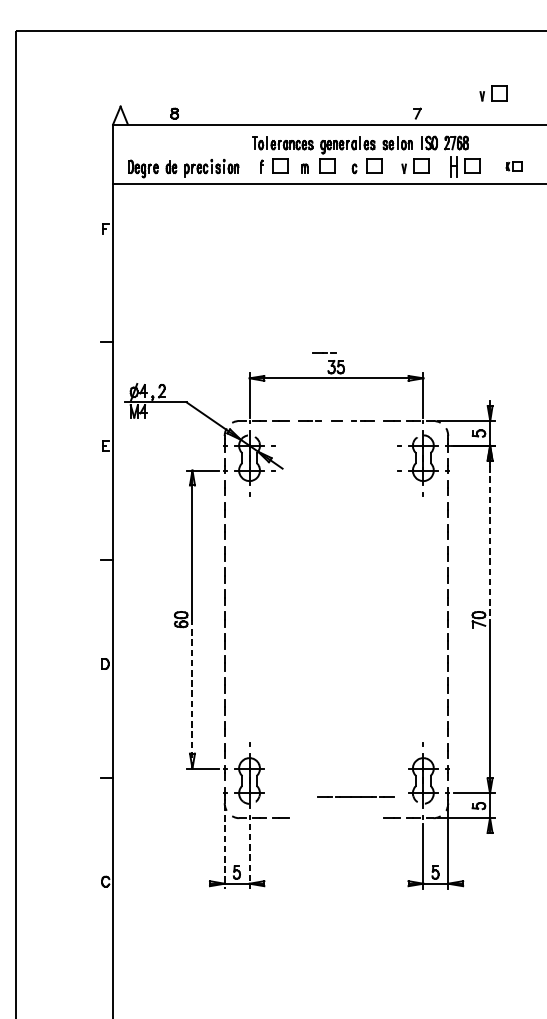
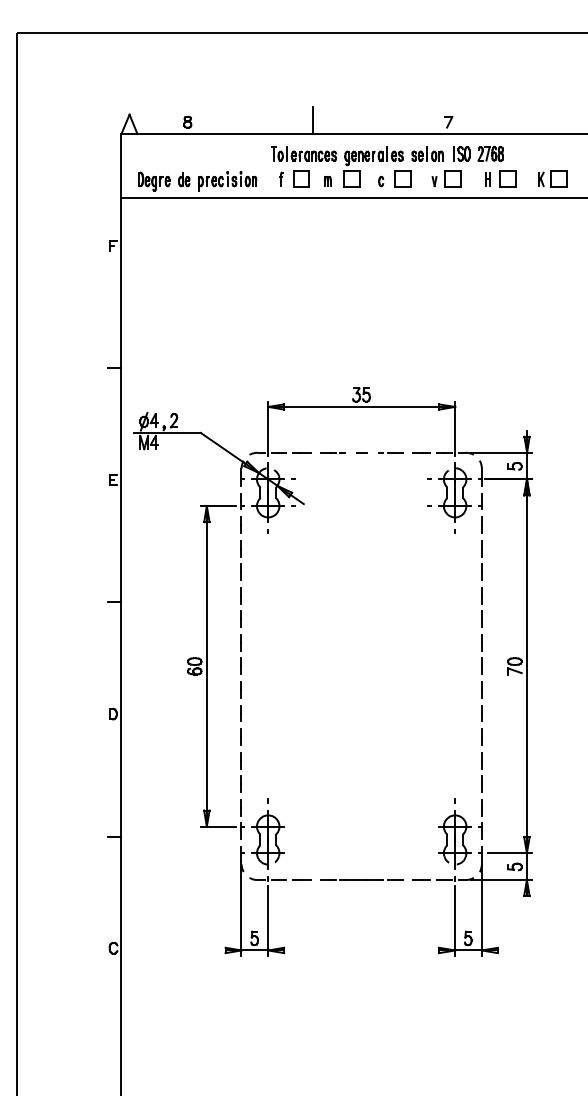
part: (493, 93) -> (530, 100), removed
line: (291, 112) -> (313, 120), added
part: (513, 165) -> (552, 178), size x1.67
part: (453, 166) -> (487, 179), size x0.62
line: (324, 352) -> (348, 379), removed
line: (489, 533) -> (526, 573), dashed -> solid
line: (192, 693) -> (206, 745), dashed -> solid
line: (355, 796) -> (361, 879), moved
line: (224, 847) -> (241, 911), dashed -> solid
line: (249, 856) -> (268, 921), dashed -> solid

